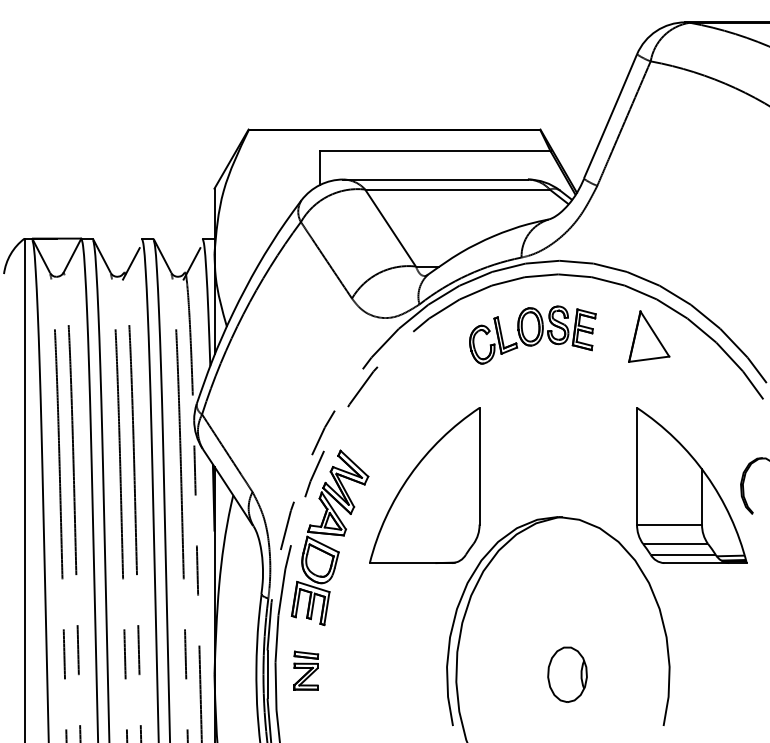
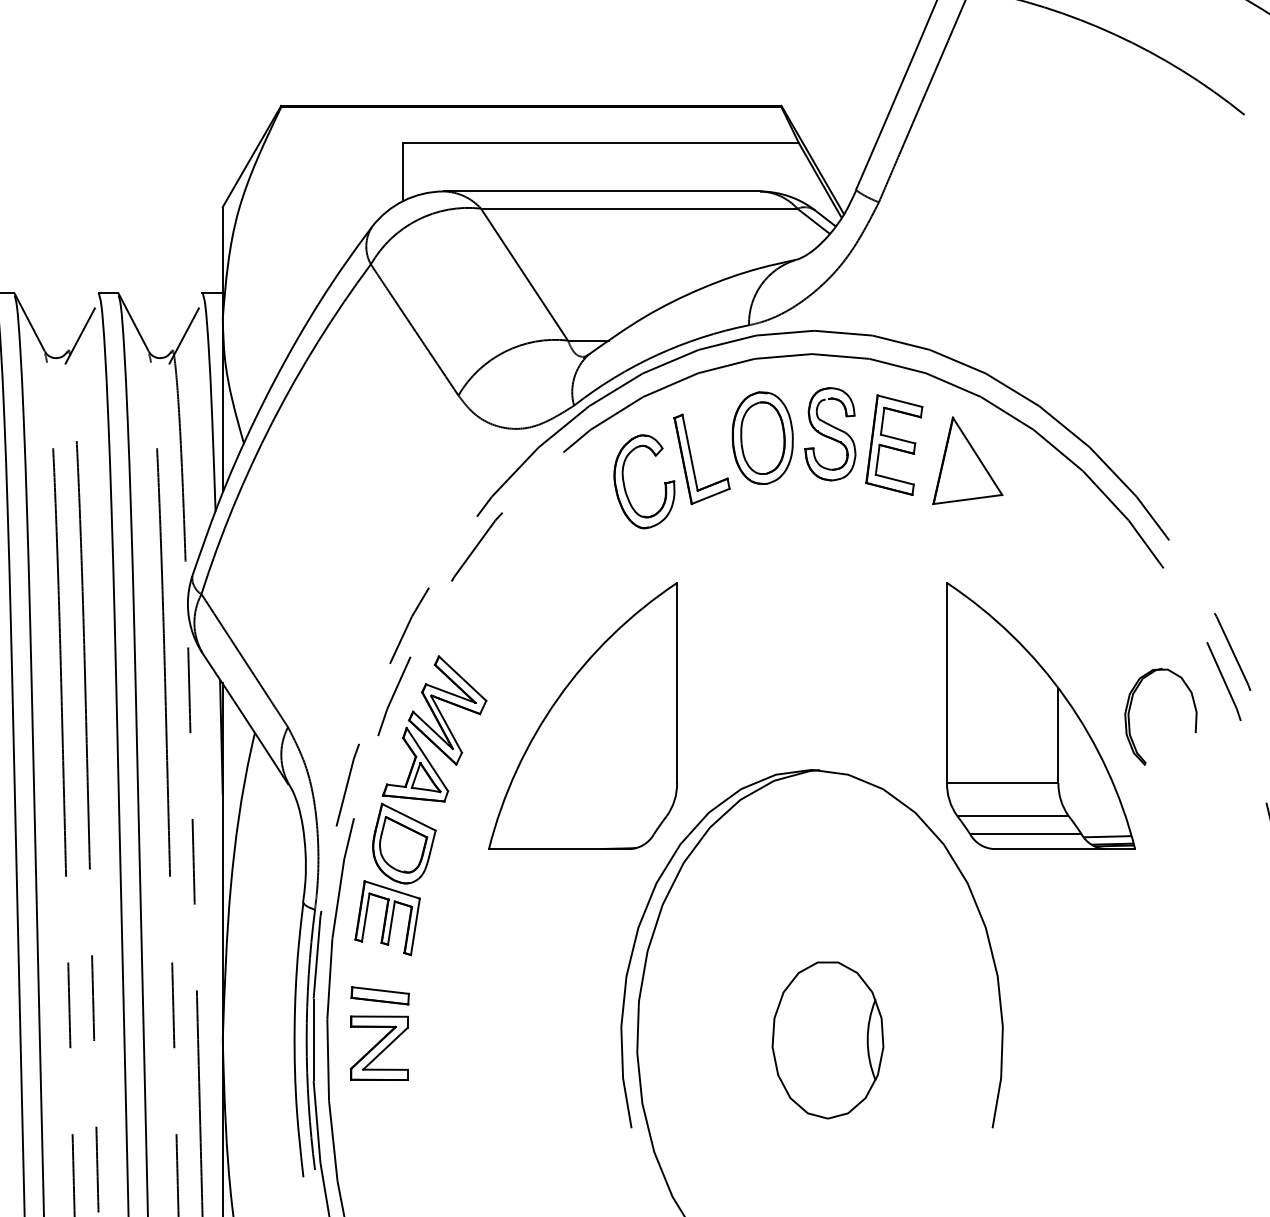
part: (532, 334) -> (767, 457), size x1.43
part: (306, 670) -> (380, 1033), size x1.43
part: (567, 674) -> (827, 1039), size x1.67

